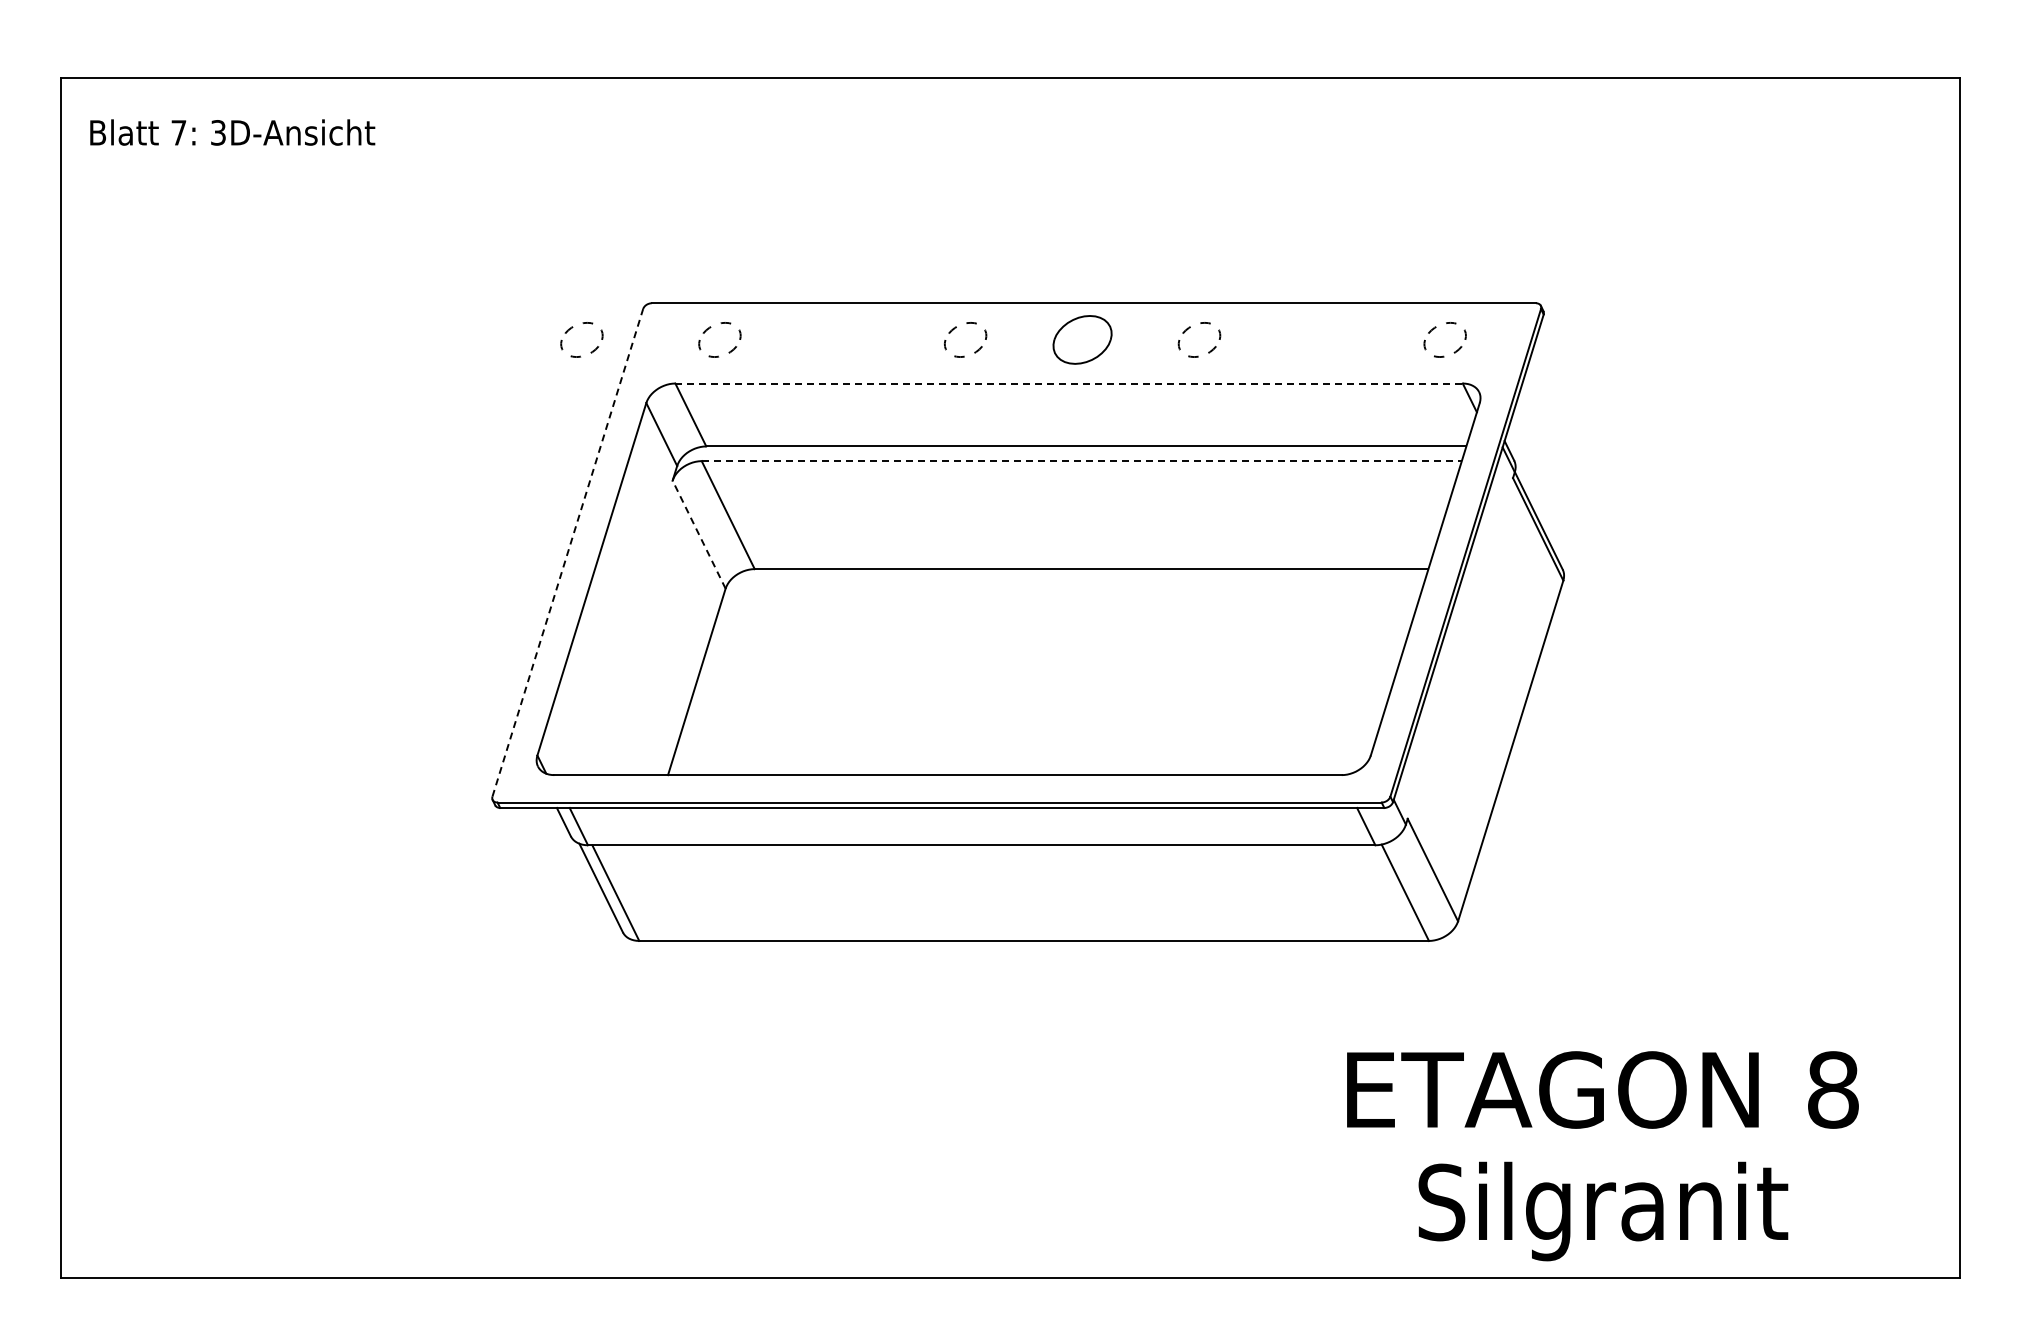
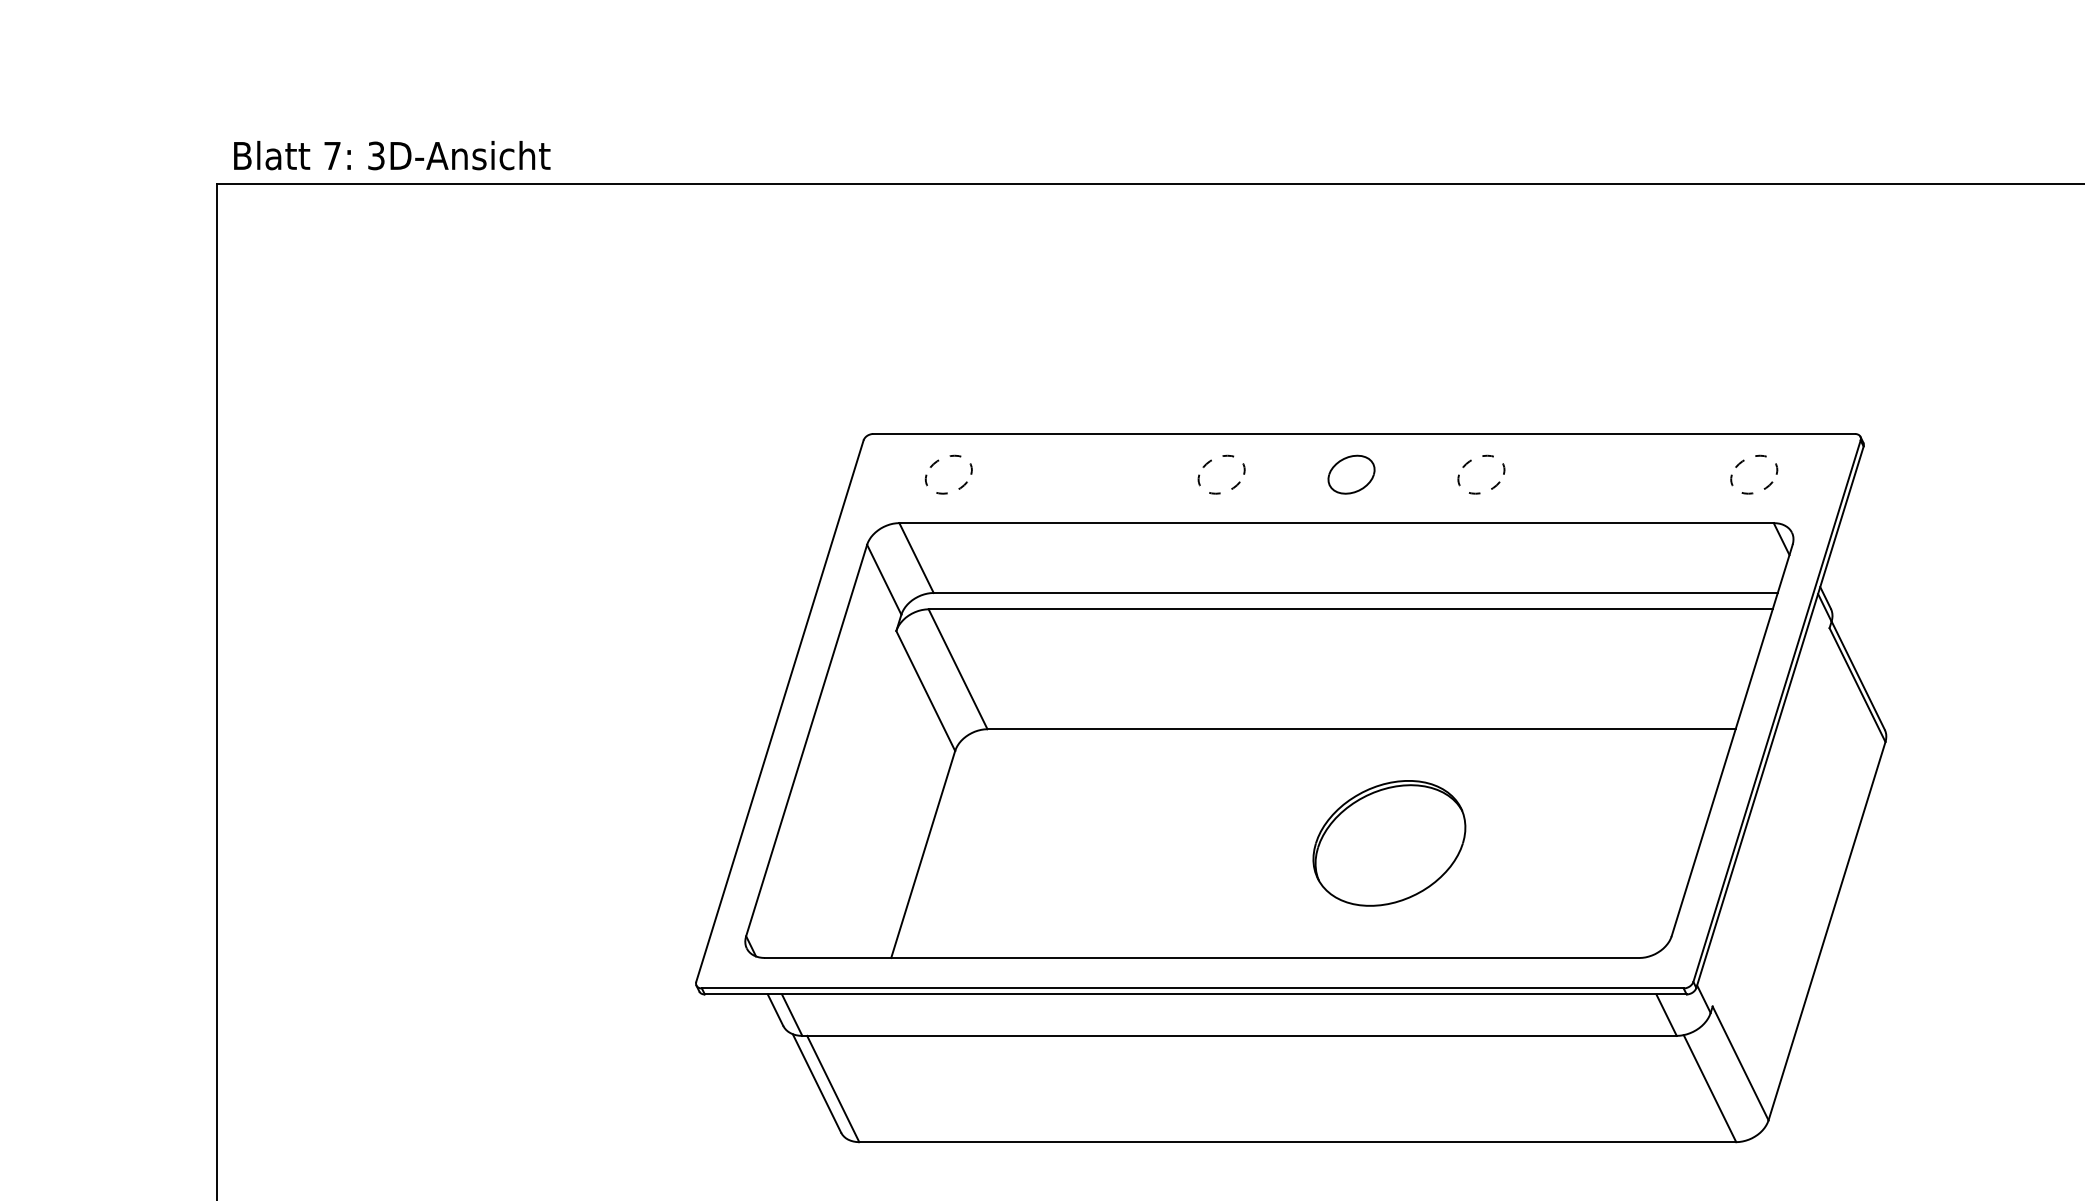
text: (232, 132) -> (392, 155), moved
part: (572, 328) -> (785, 462), removed
part: (1082, 339) -> (1351, 474), size x0.71
line: (1069, 383) -> (1337, 523), dashed -> solid
line: (1082, 461) -> (1351, 609), dashed -> solid
line: (698, 534) -> (925, 690), dashed -> solid
line: (567, 552) -> (779, 710), dashed -> solid
part: (1116, 671) -> (1389, 842), added

